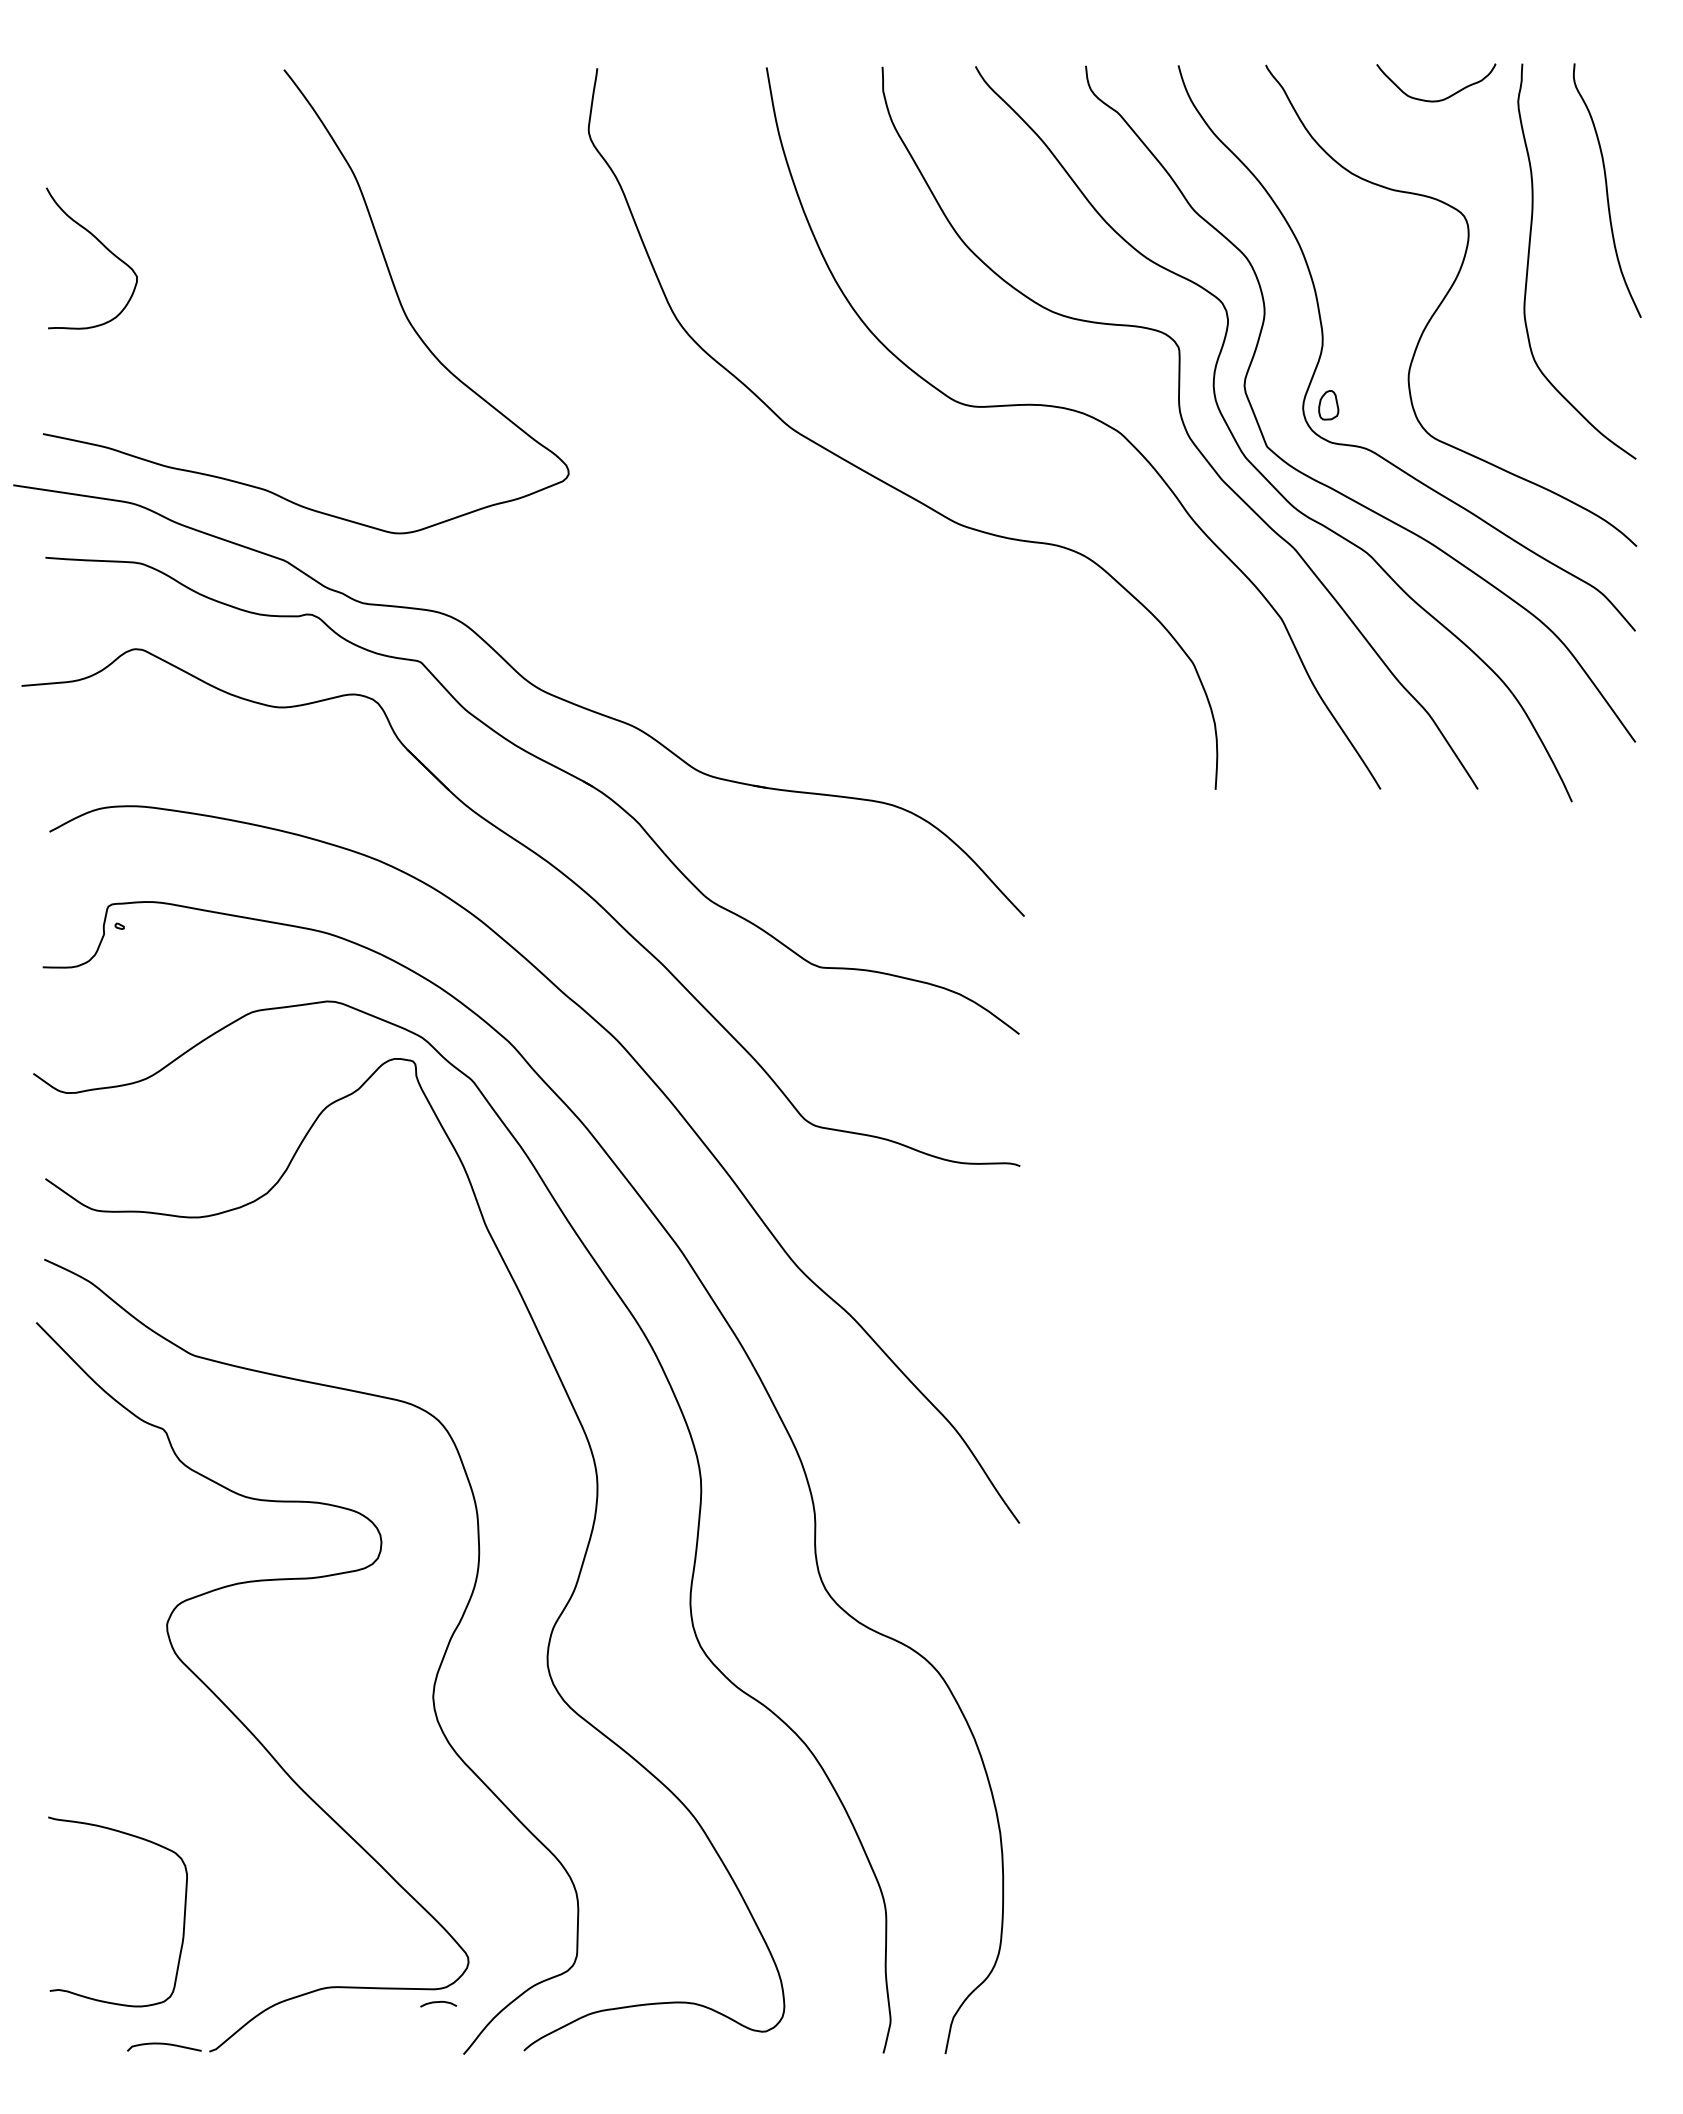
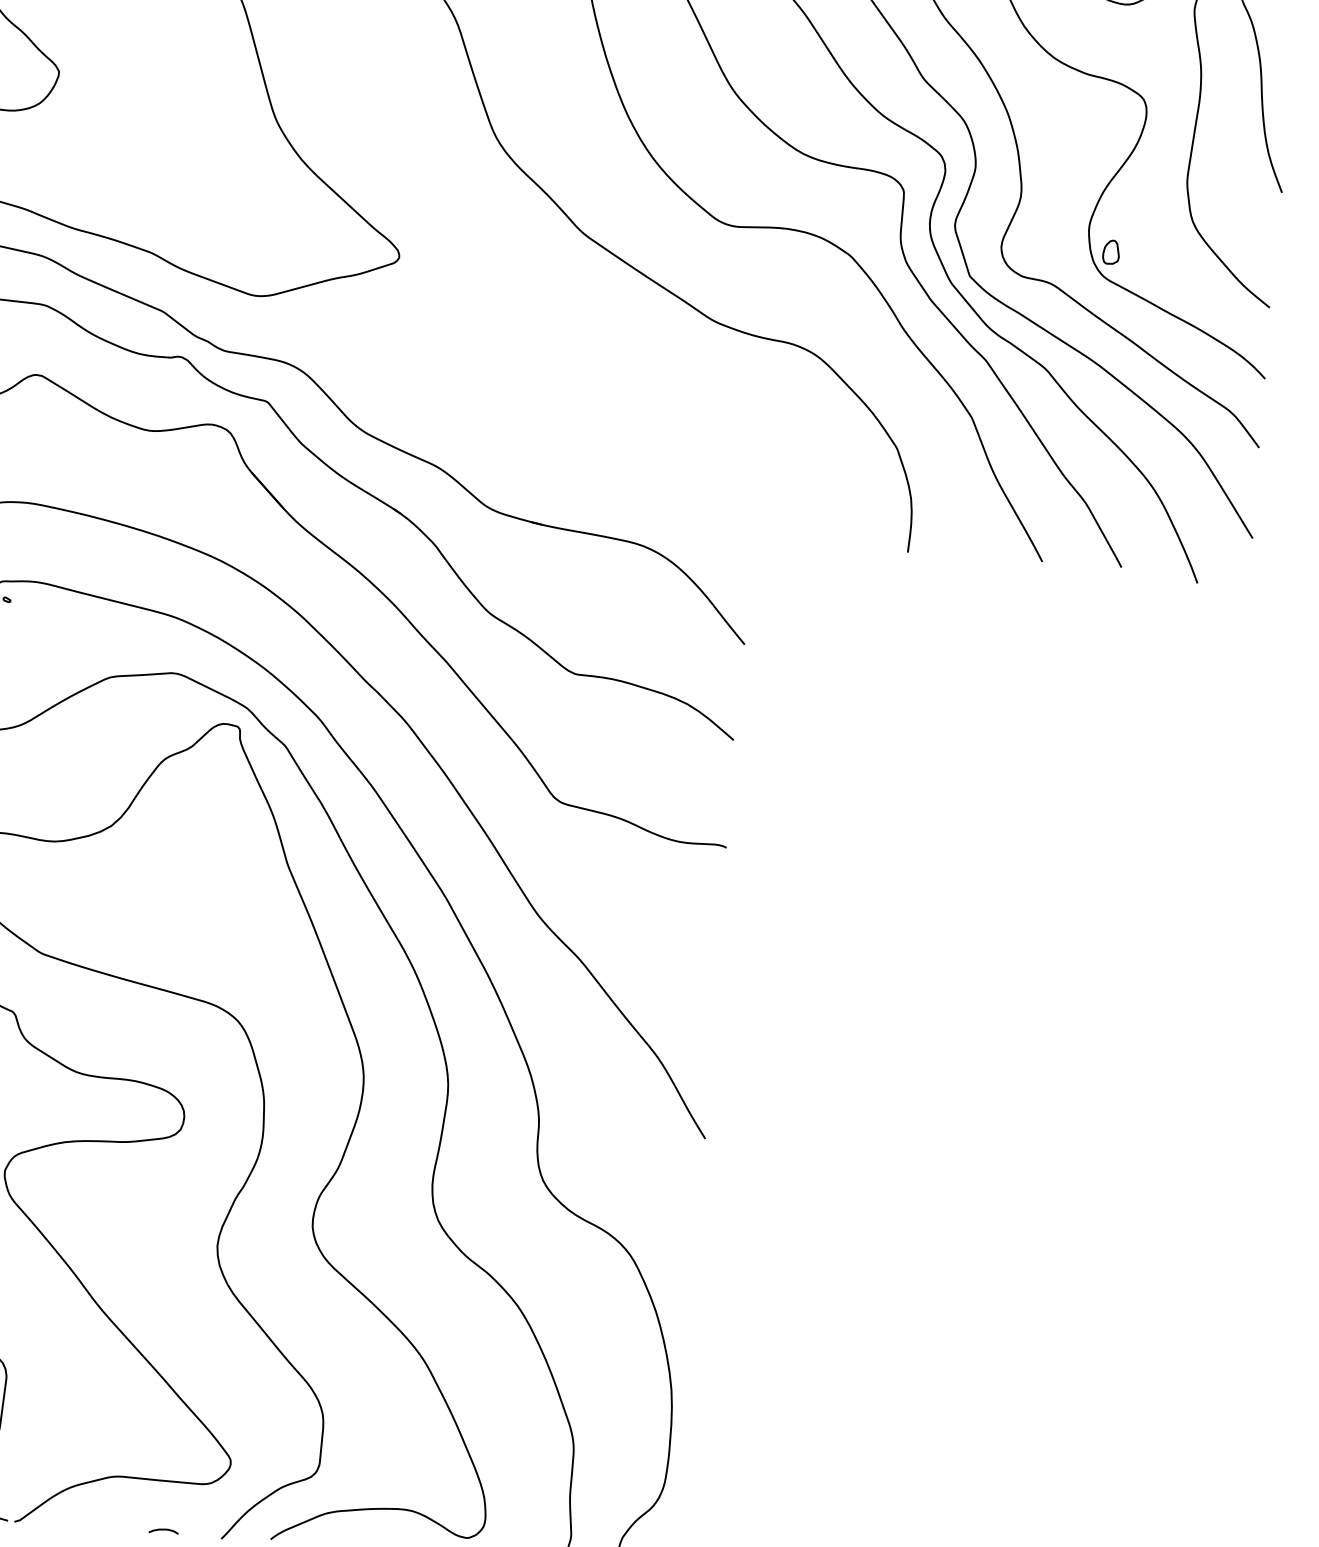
part: (1328, 405) -> (1111, 252), moved
curve: (438, 2002) -> (163, 1529), moved

